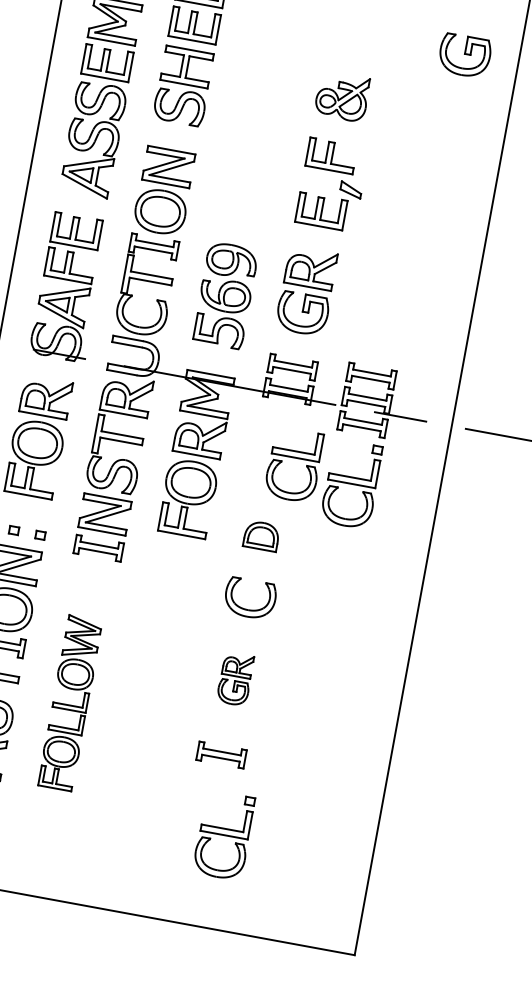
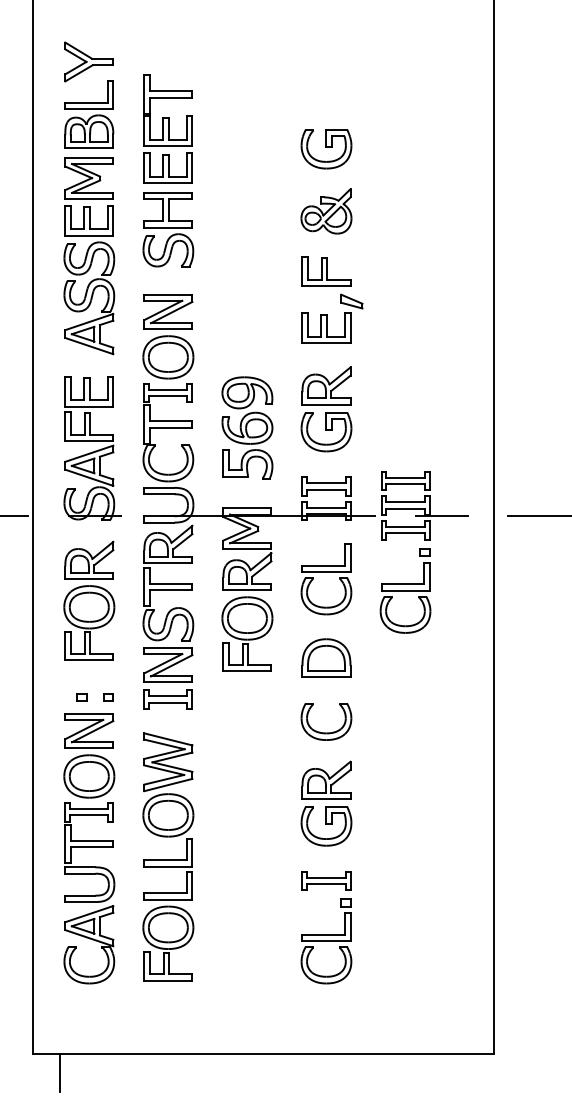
part: (464, 56) -> (326, 149), moved
part: (295, 458) -> (326, 572), moved
part: (261, 535) -> (326, 657), size x1.43
part: (235, 679) -> (326, 803), size x1.67
part: (70, 702) -> (168, 856), size x1.43
part: (224, 835) -> (326, 941), moved

